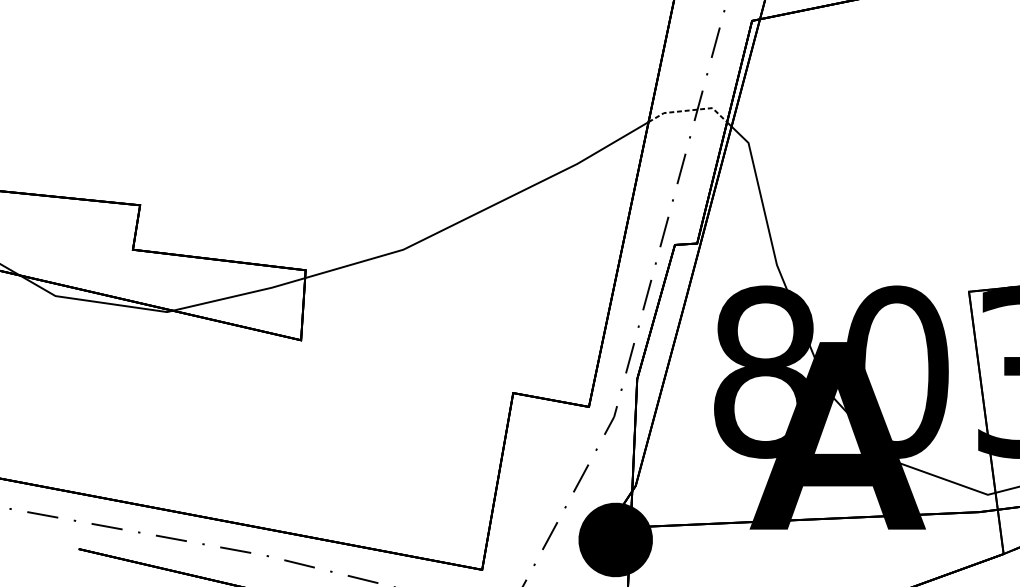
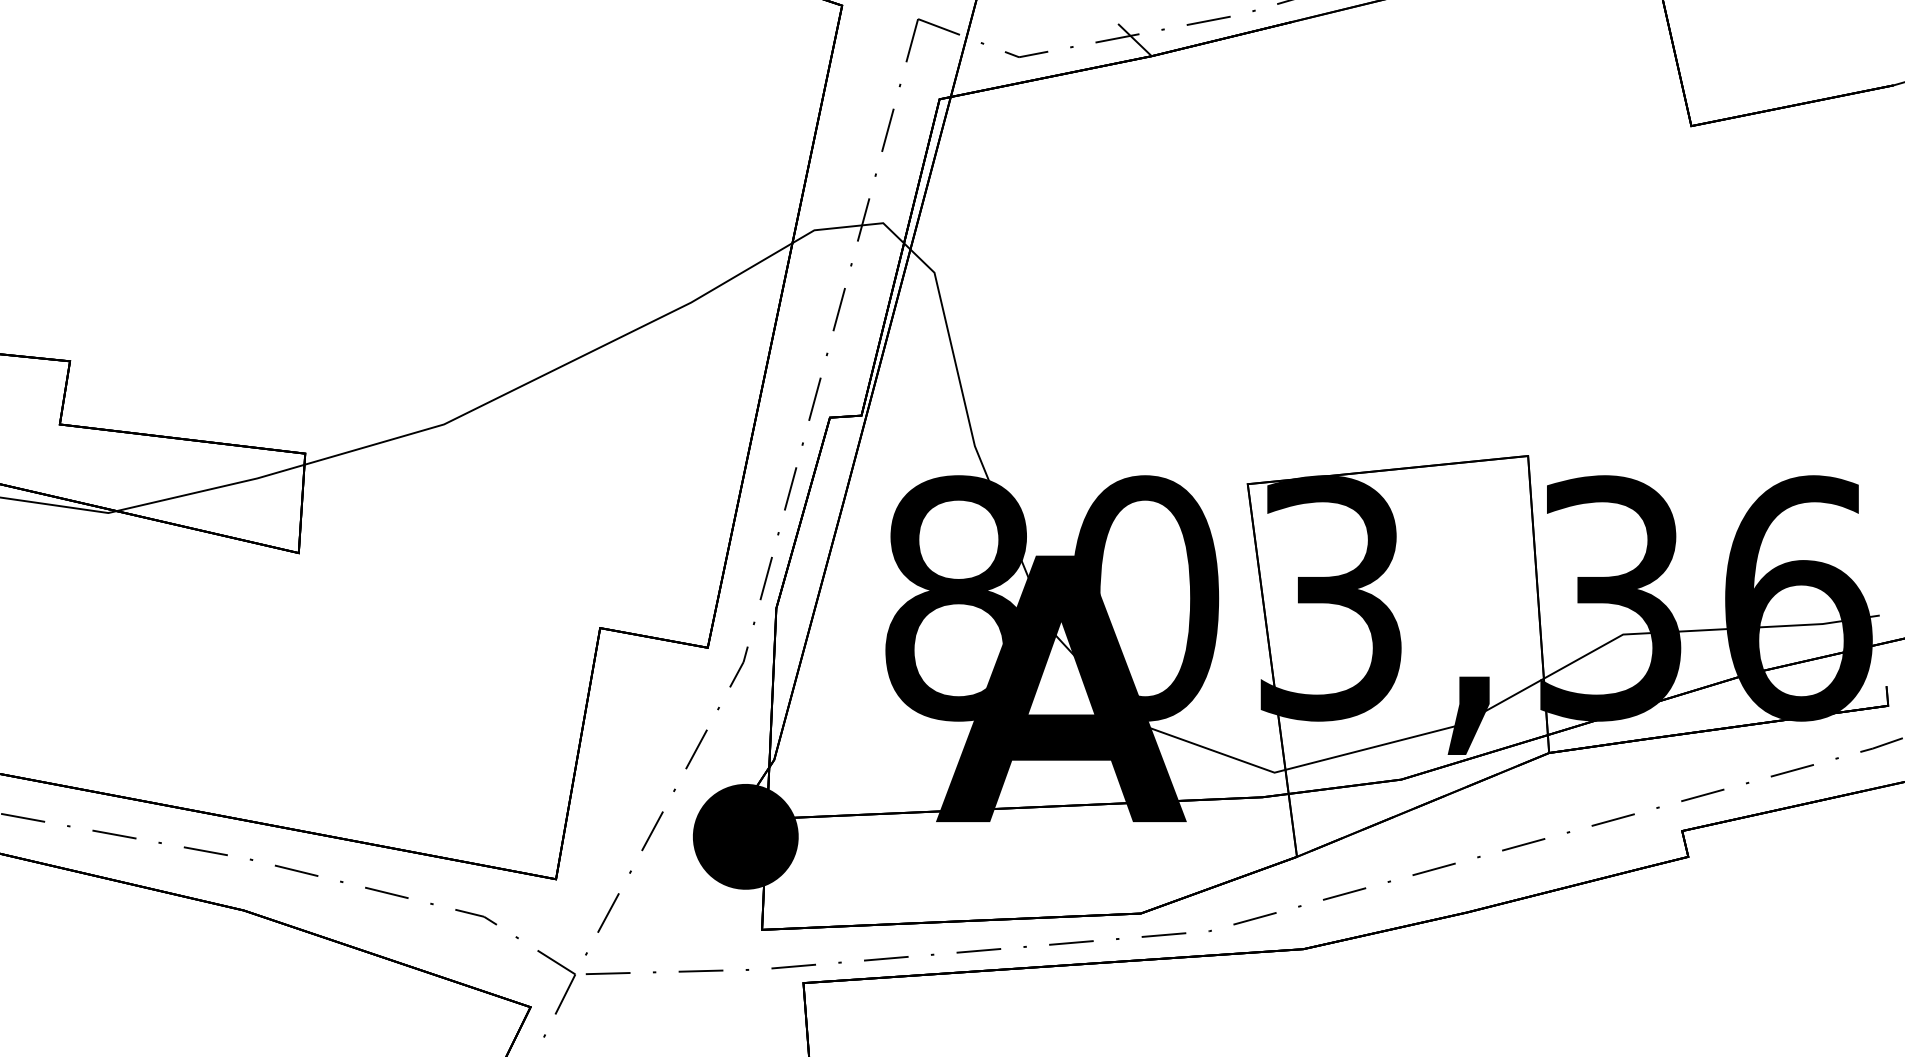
line: (689, 110) -> (850, 226), dashed -> solid

